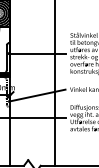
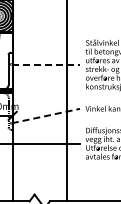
line: (37, 53) -> (46, 65), solid -> dashed
line: (37, 95) -> (45, 116), solid -> dashed

